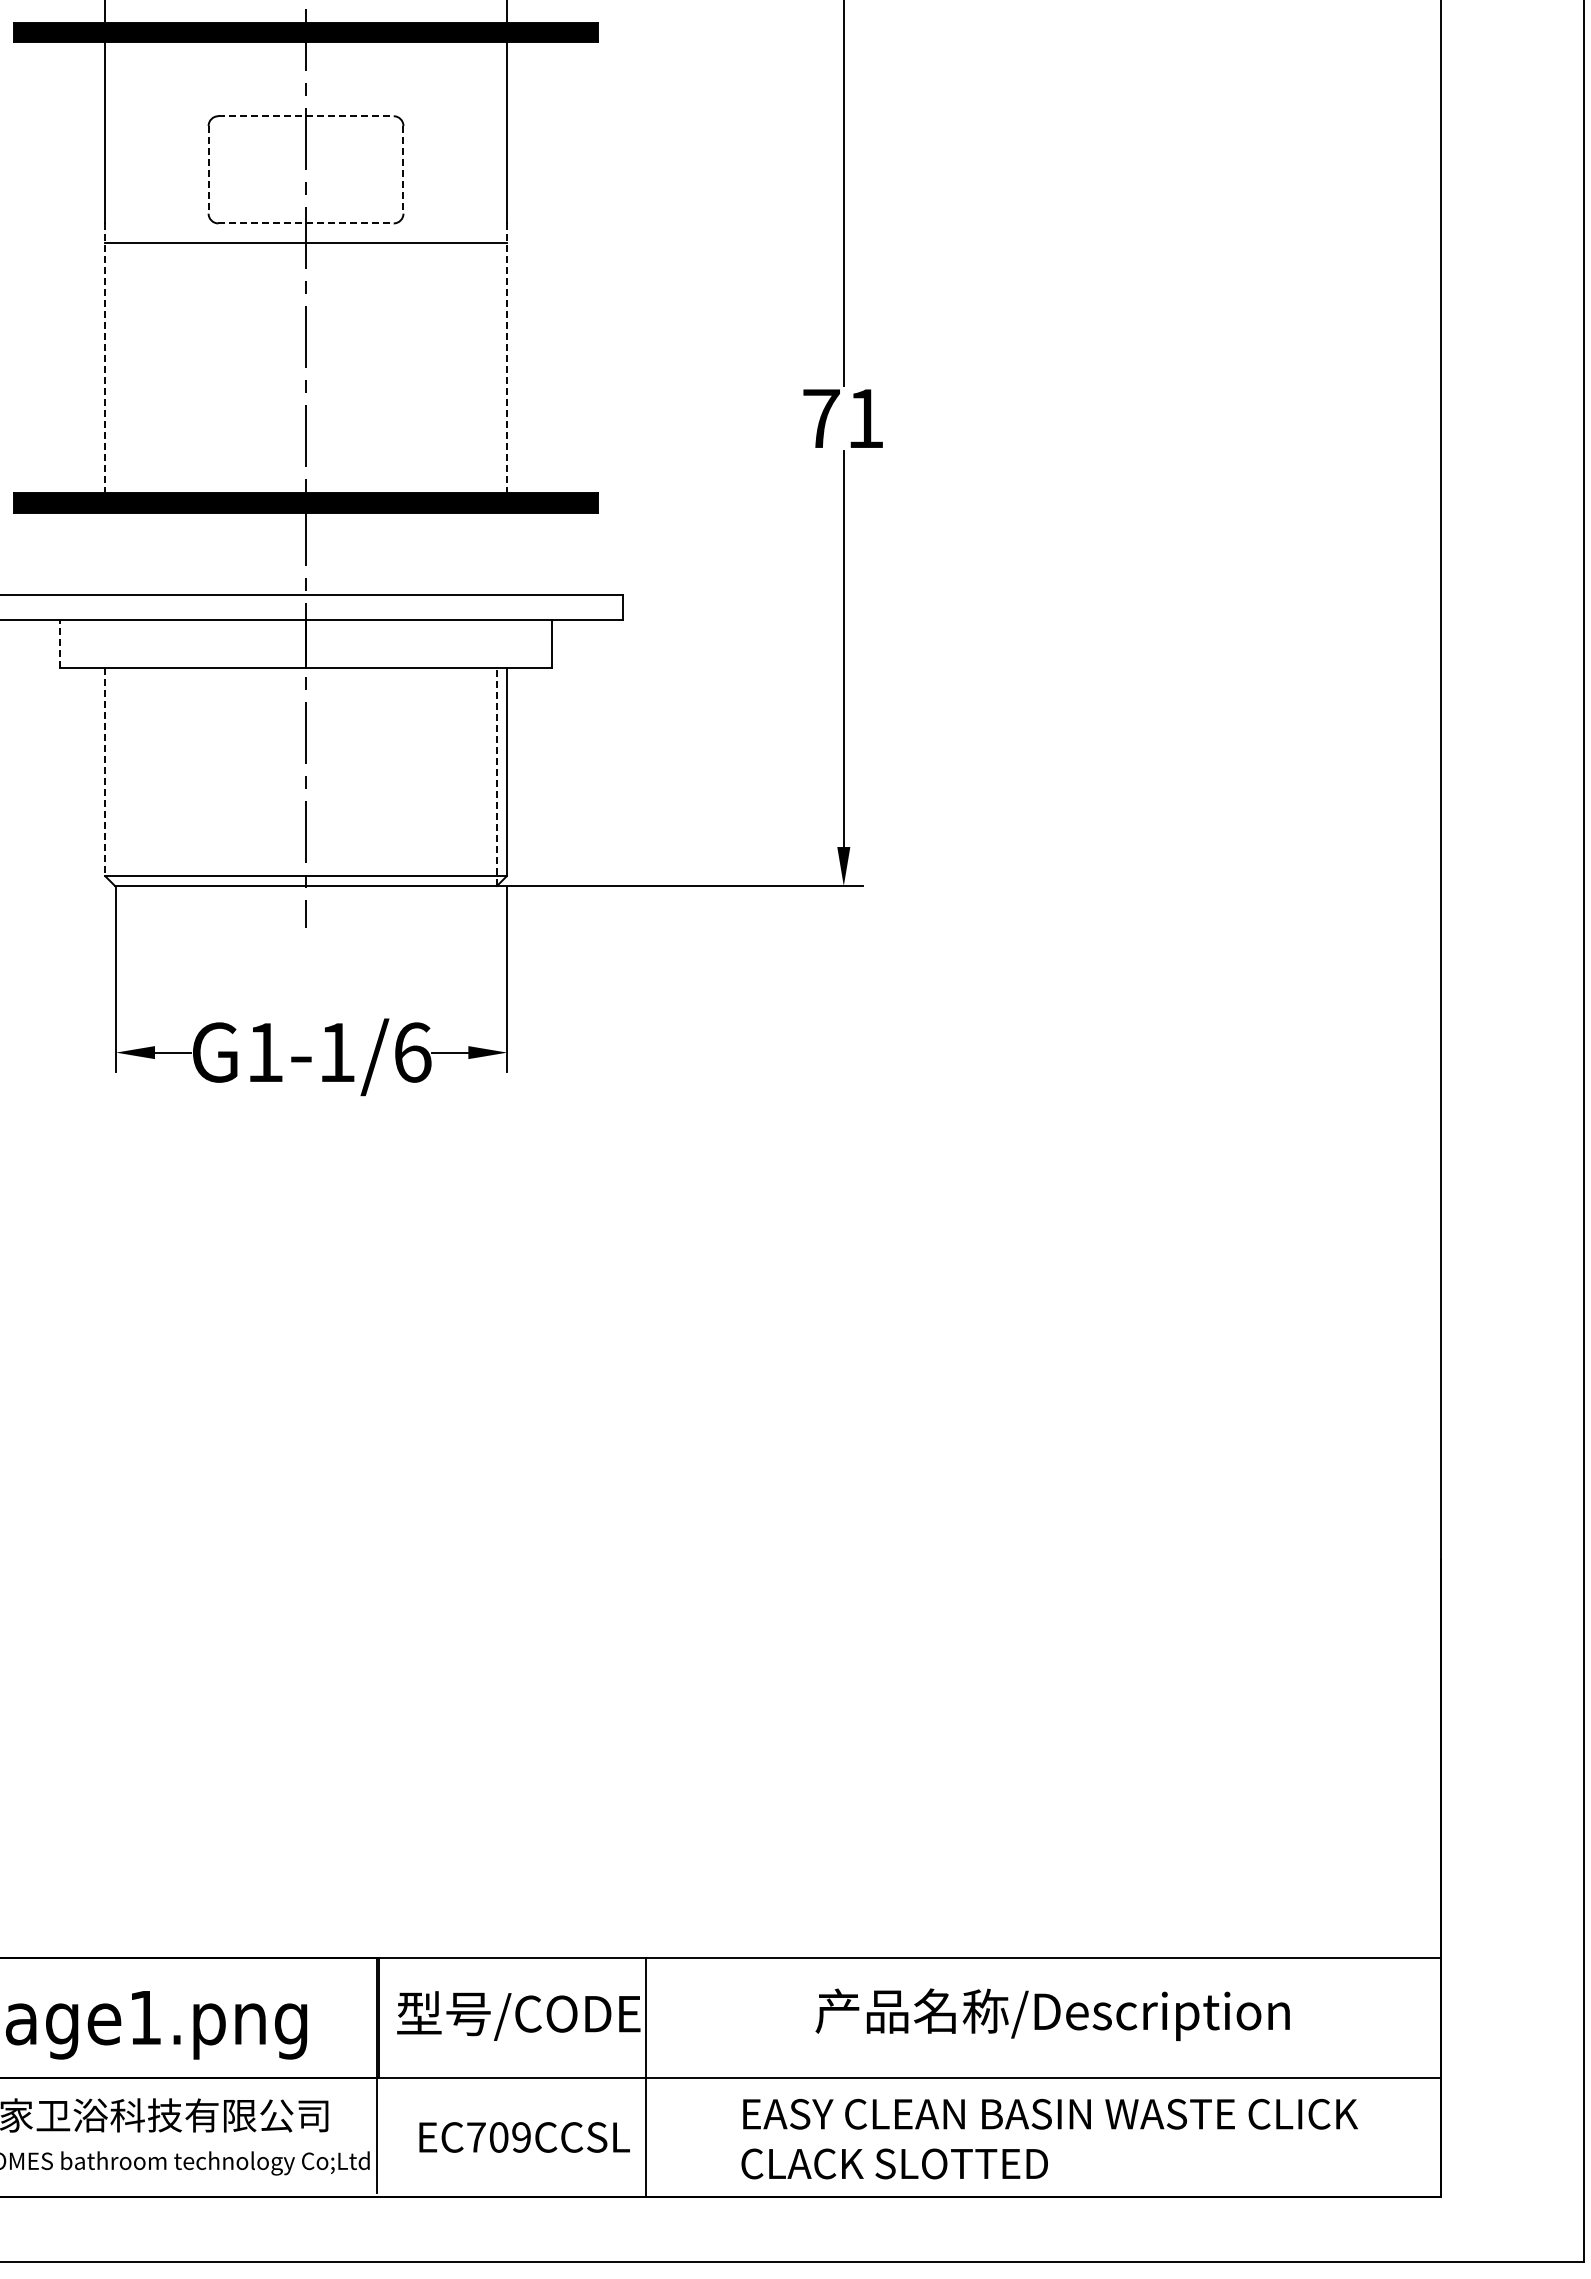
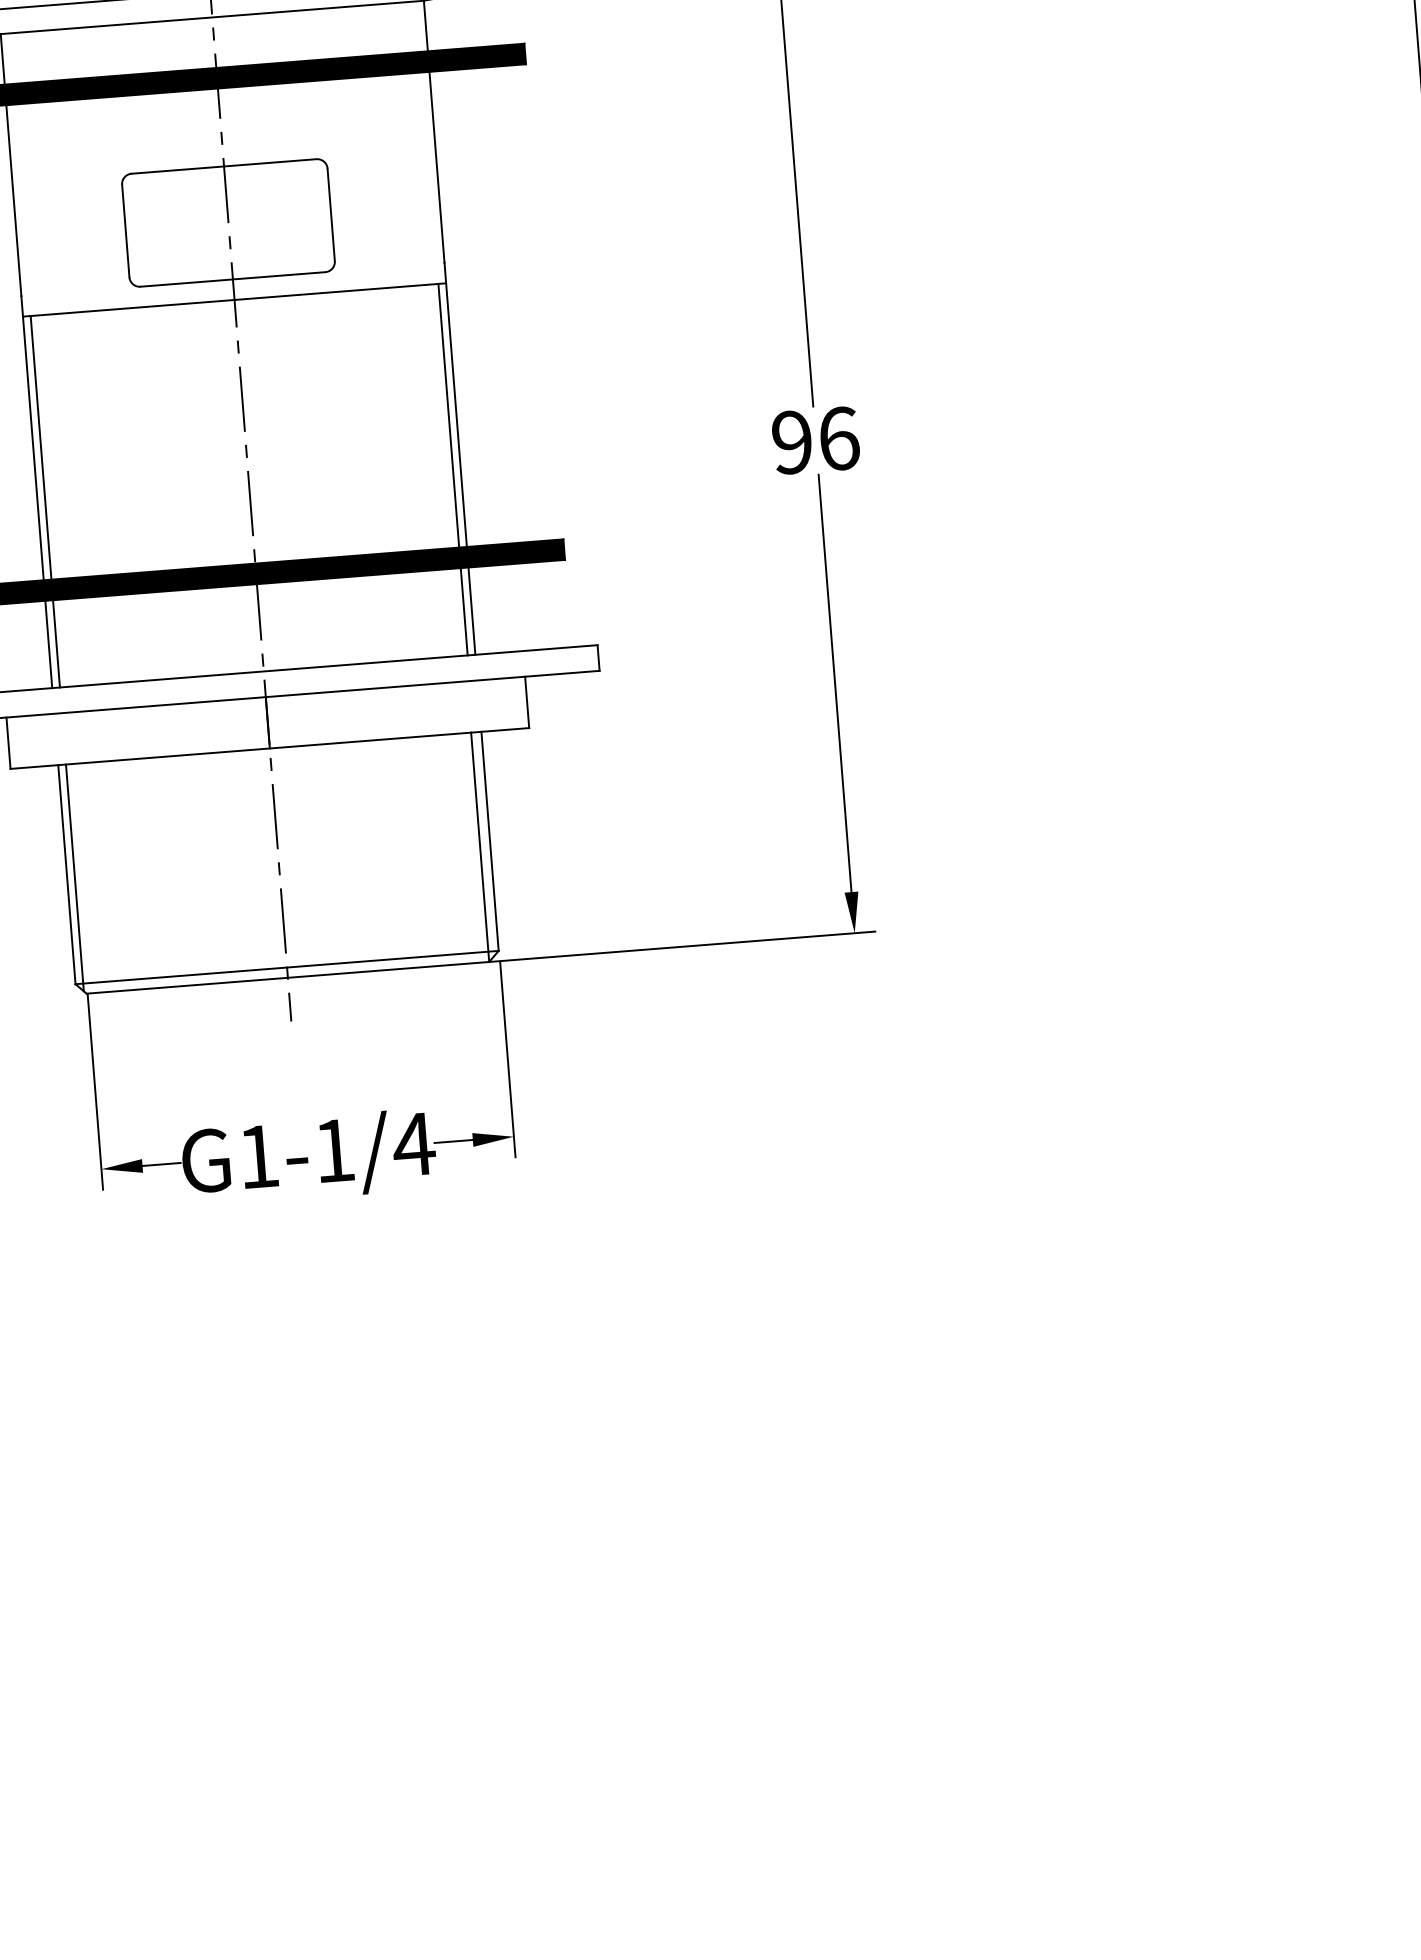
line: (306, 116) -> (224, 166), dashed -> solid
line: (208, 169) -> (125, 230), dashed -> solid
line: (403, 169) -> (331, 214), dashed -> solid
line: (306, 223) -> (233, 279), dashed -> solid
line: (105, 358) -> (32, 438), dashed -> solid
line: (506, 358) -> (455, 405), dashed -> solid
line: (112, 367) -> (40, 447), added
line: (499, 367) -> (448, 415), added
text: (843, 418) -> (815, 440), 71 -> 96
line: (105, 553) -> (48, 643), added
line: (112, 553) -> (56, 643), added
line: (499, 553) -> (464, 611), added
line: (506, 553) -> (471, 610), added
line: (60, 643) -> (8, 742), dashed -> solid
line: (105, 772) -> (67, 874), dashed -> solid
line: (112, 775) -> (74, 877), added
line: (497, 777) -> (480, 847), dashed -> solid
text: (412, 1052) -> (413, 1144), 1/6 -> 1/4

